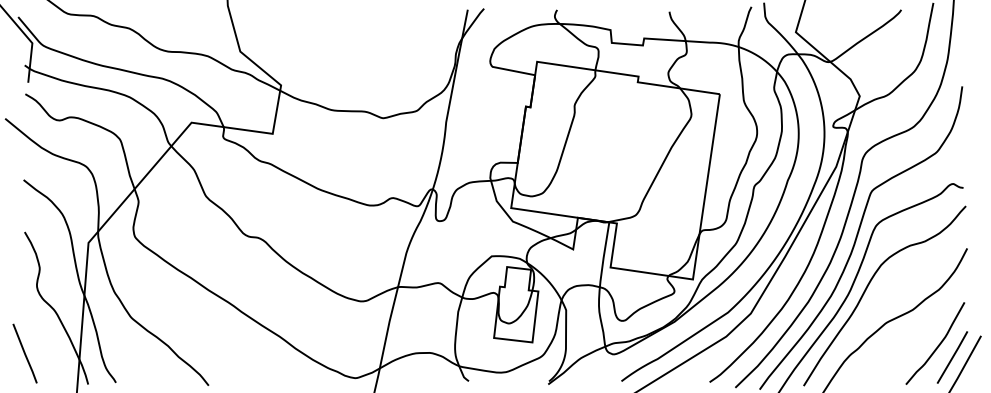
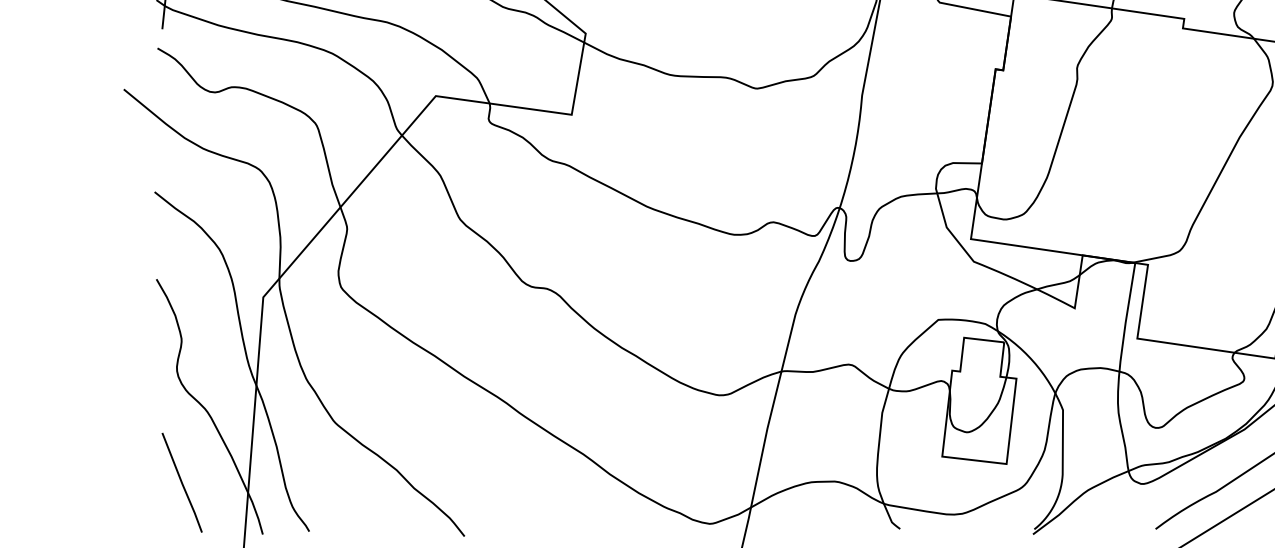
line: (24, 353) -> (181, 482), moved

